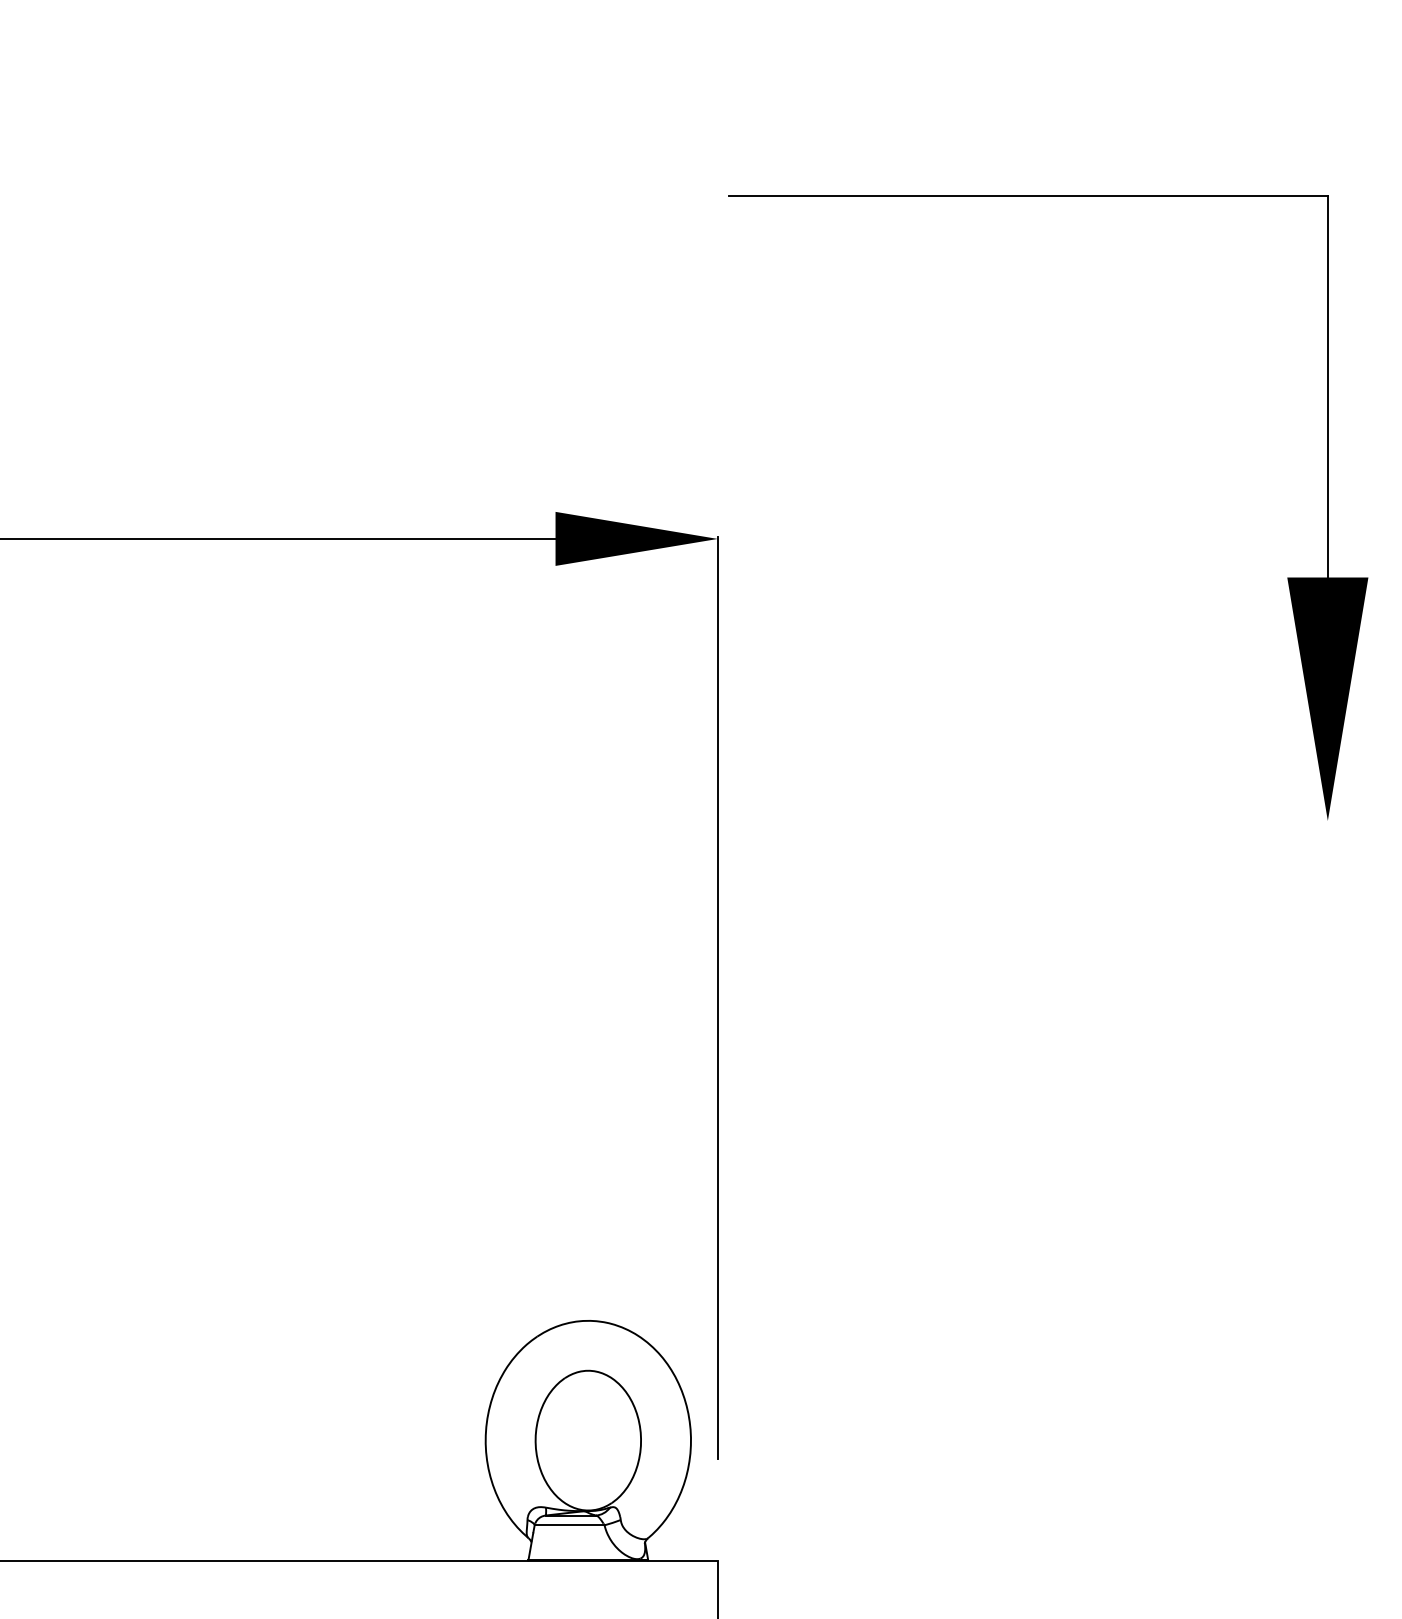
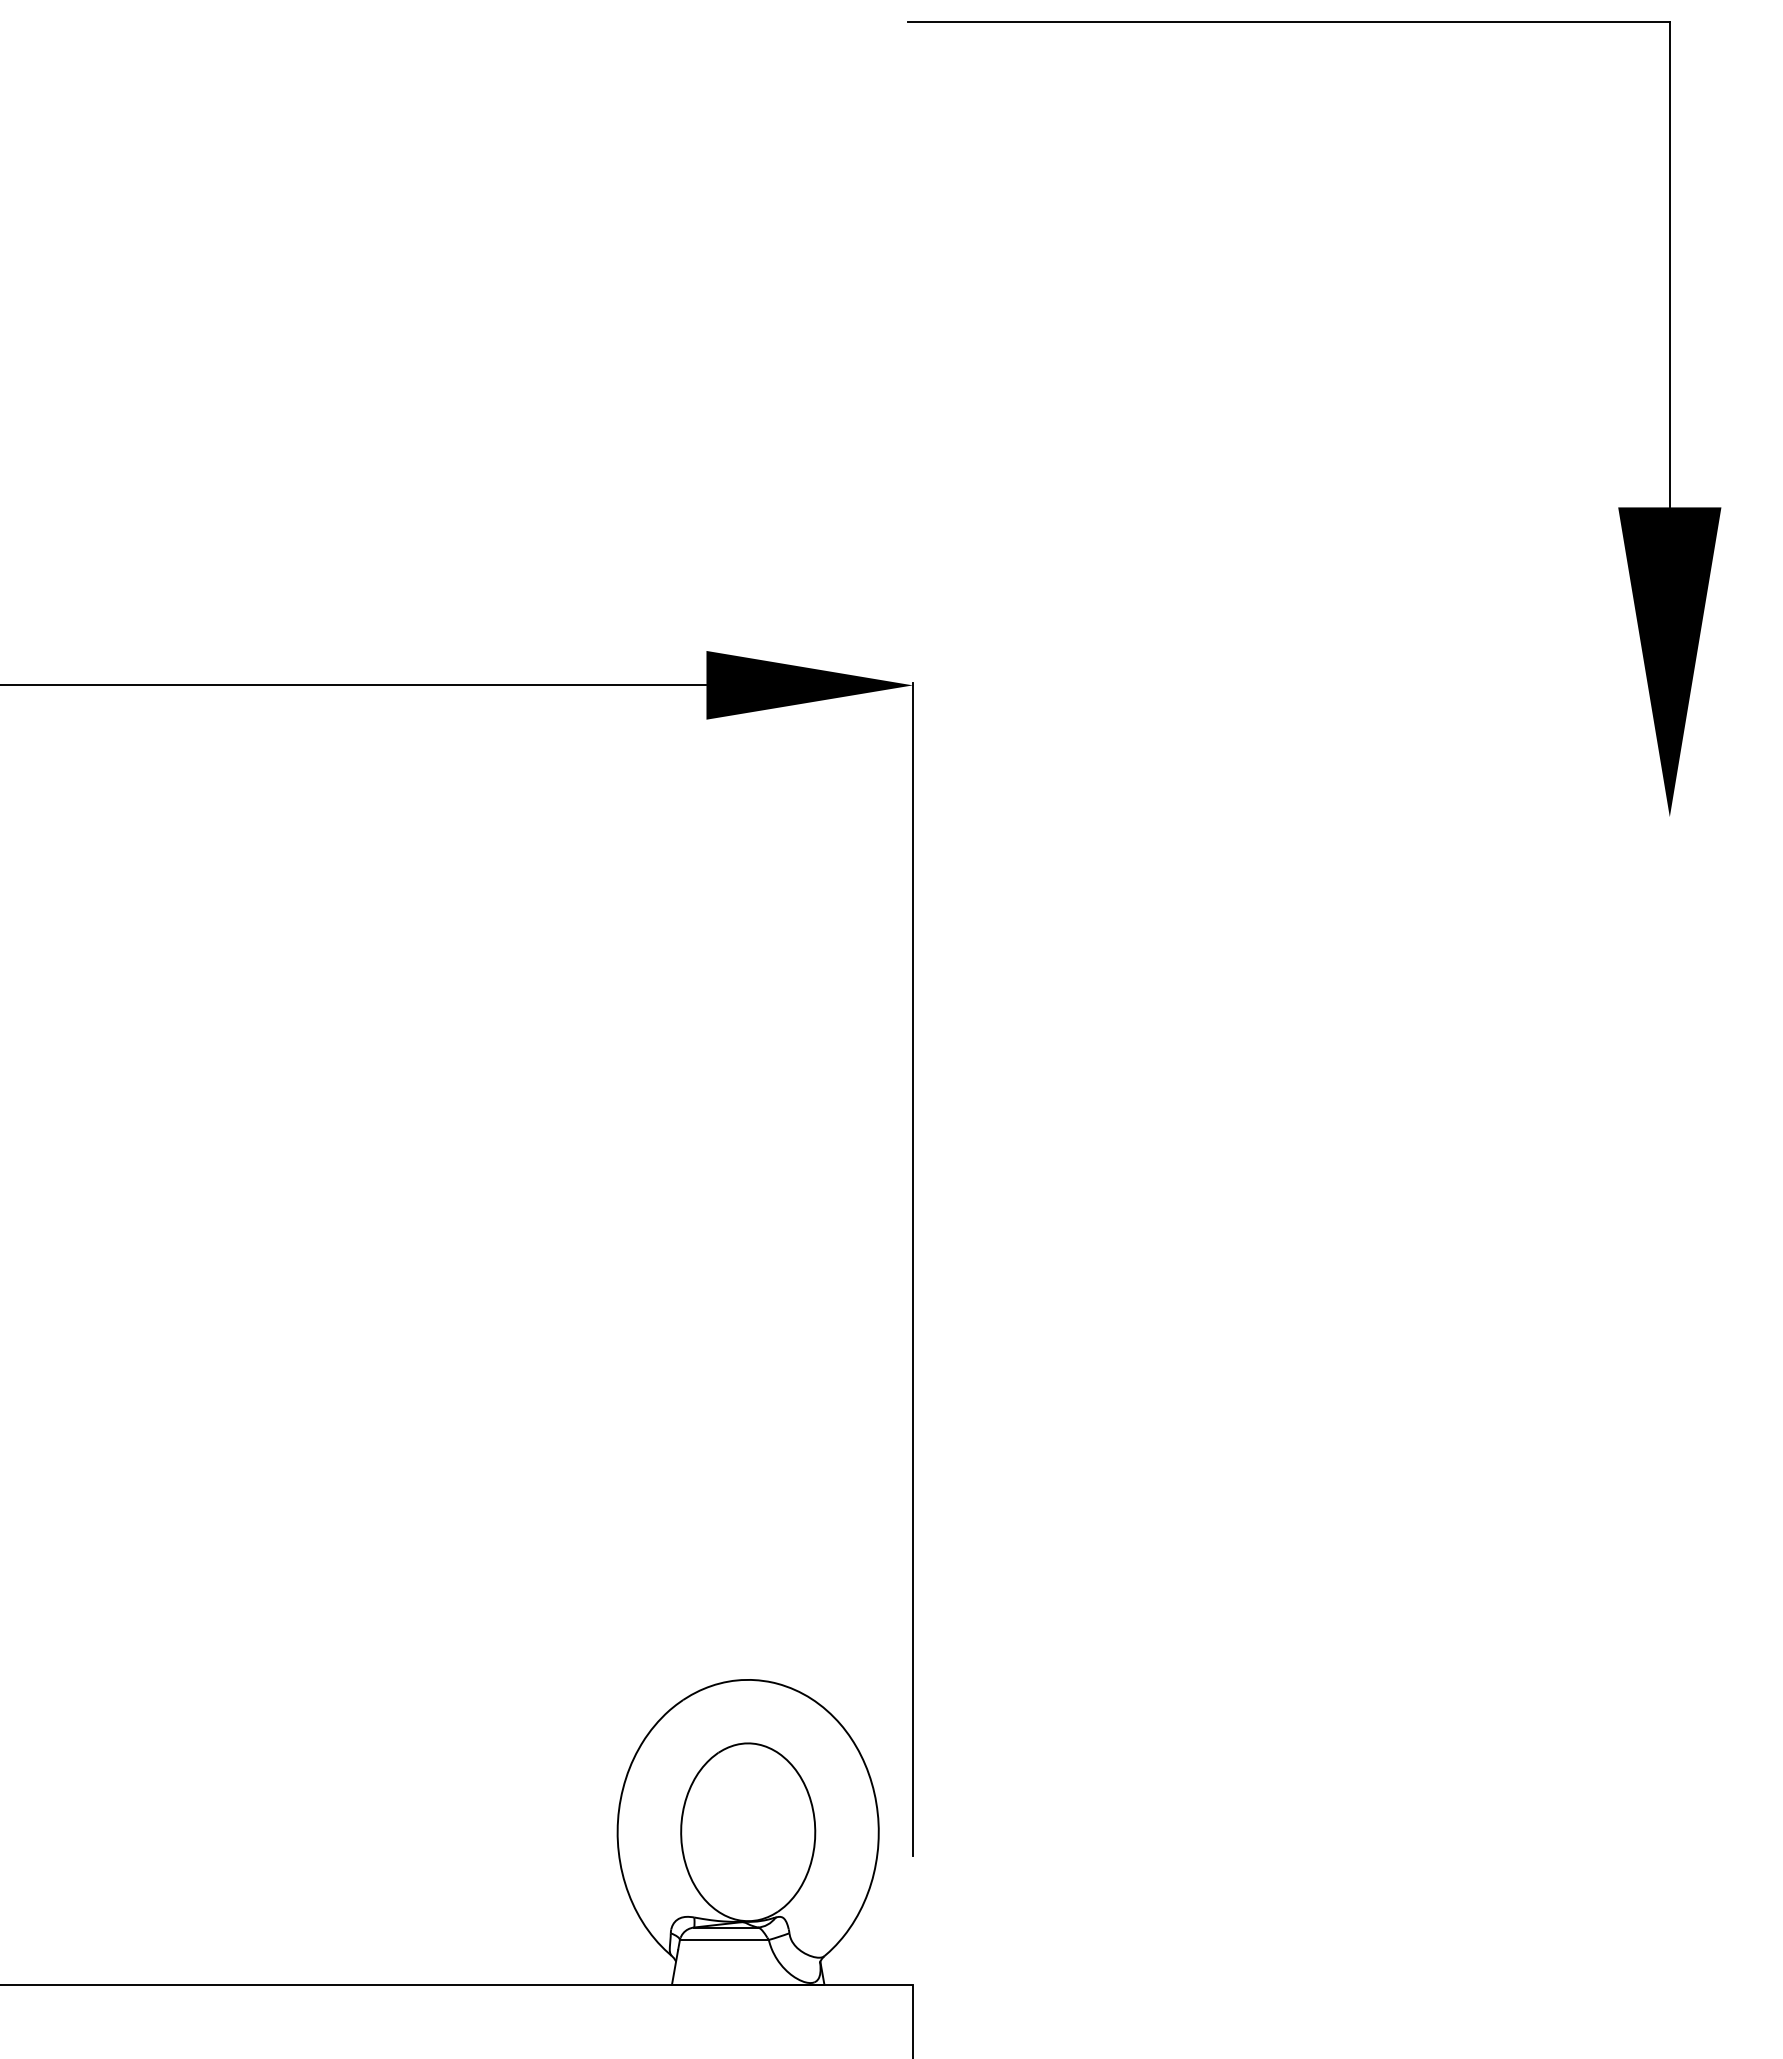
part: (1287, 577) -> (1618, 507), moved

